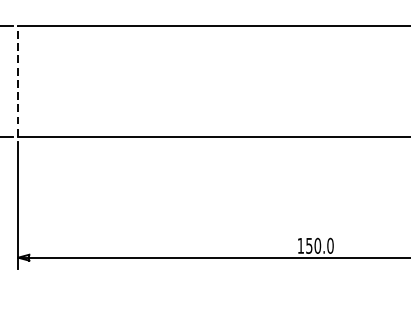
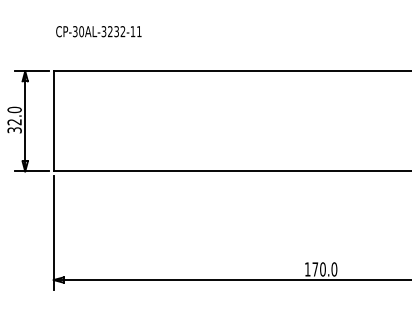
line: (17, 81) -> (53, 121), dashed -> solid
text: (309, 245) -> (315, 269), 150.0 -> 170.0

